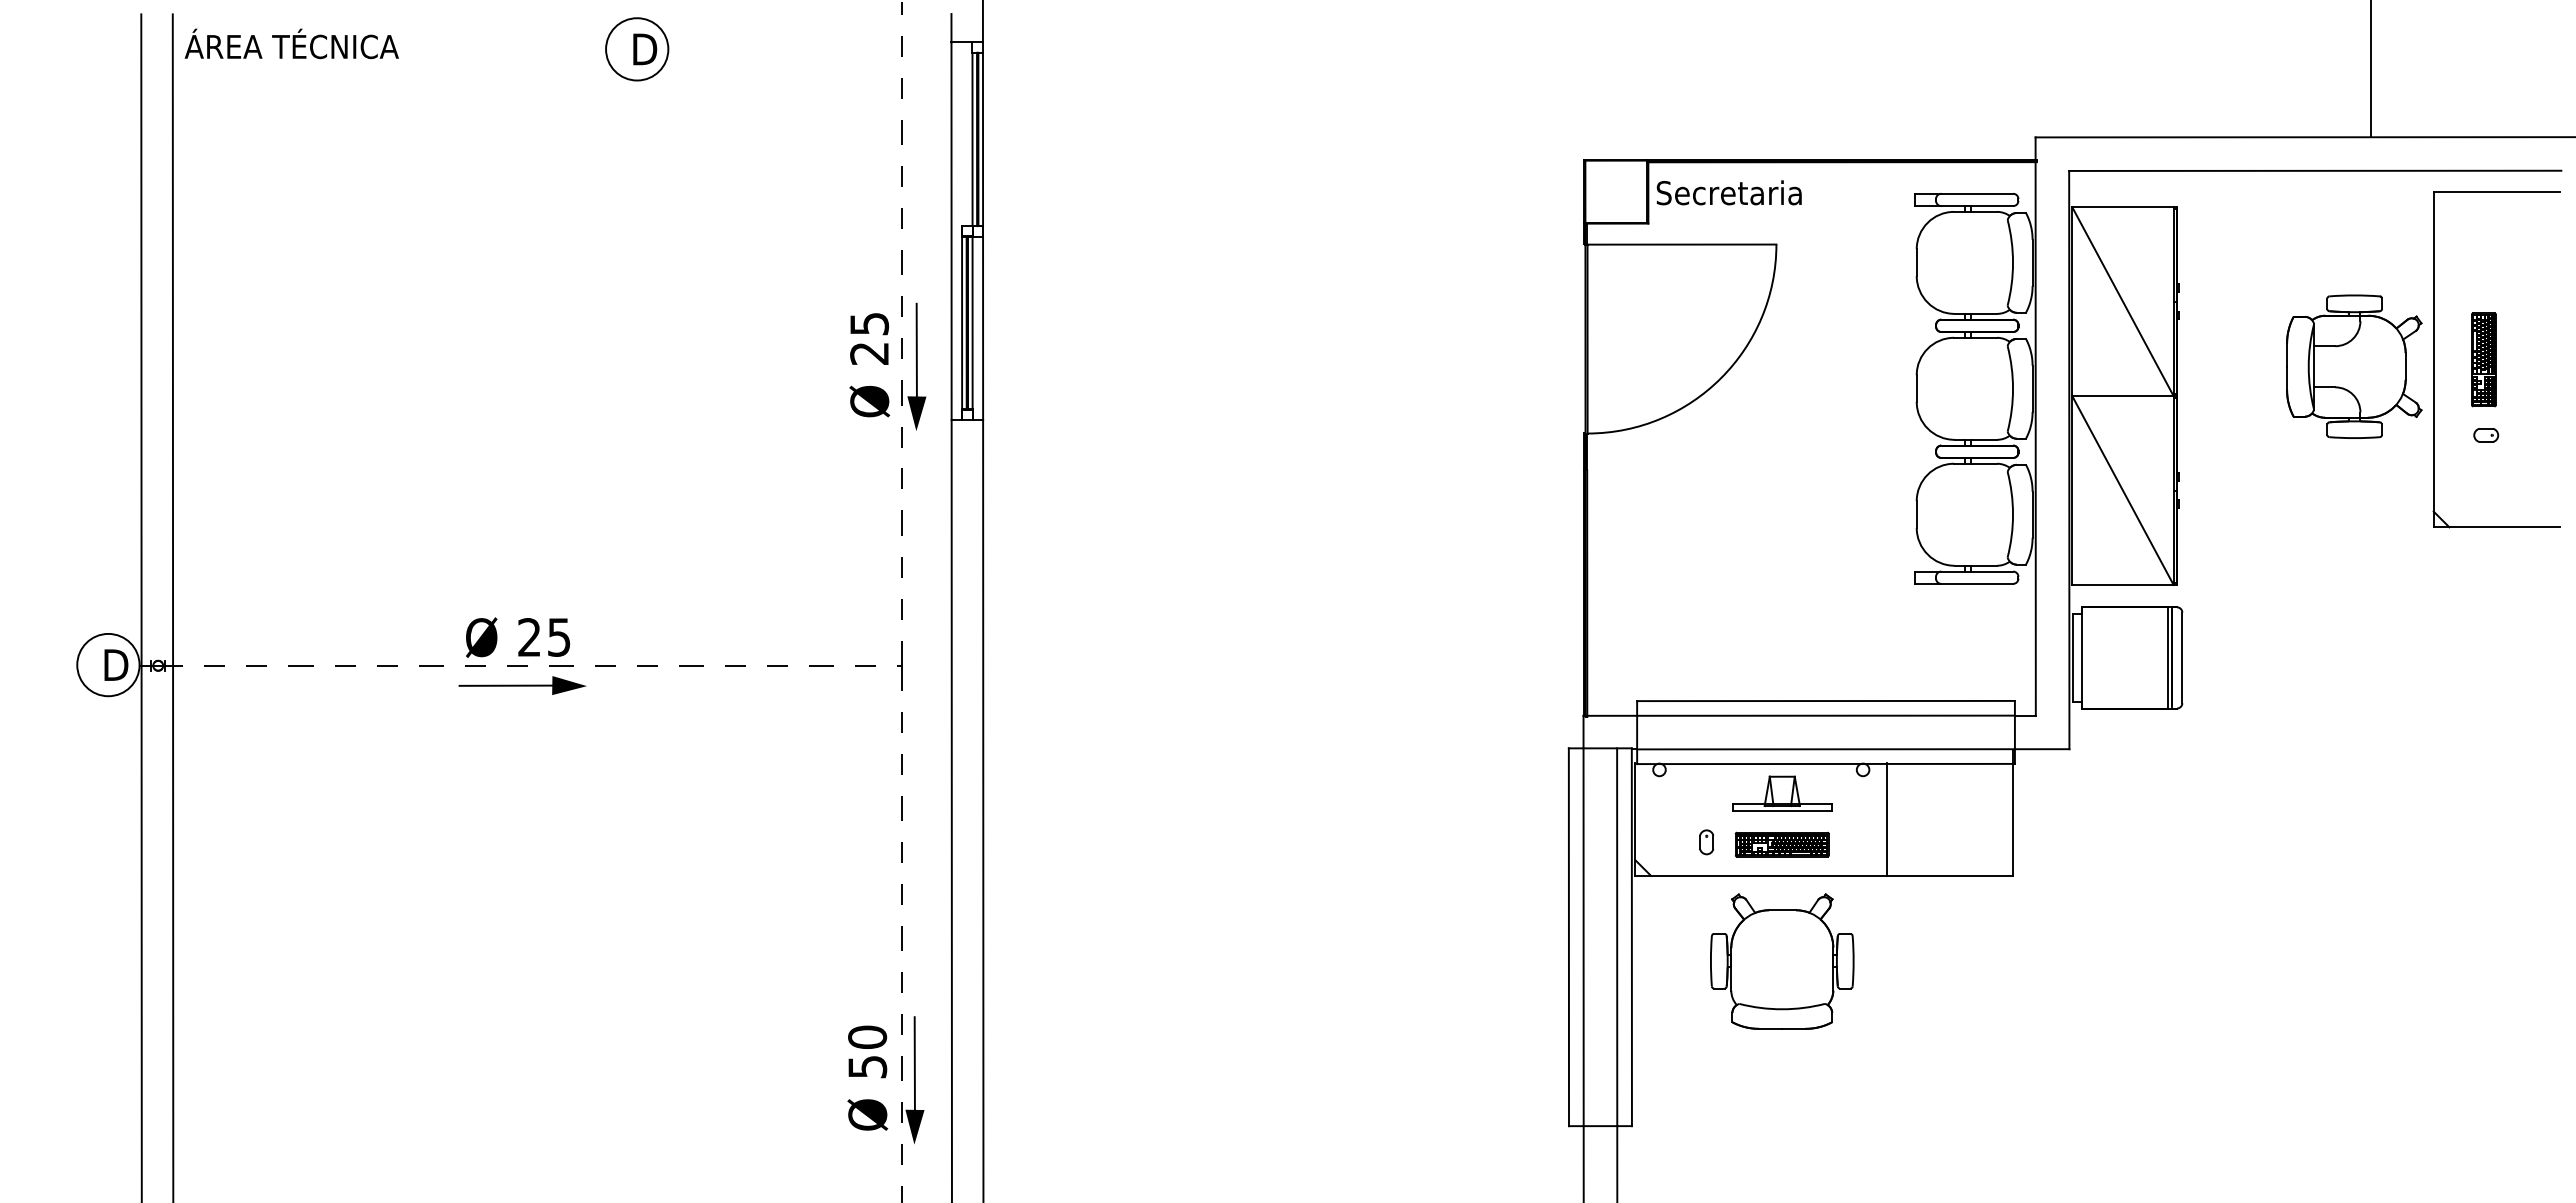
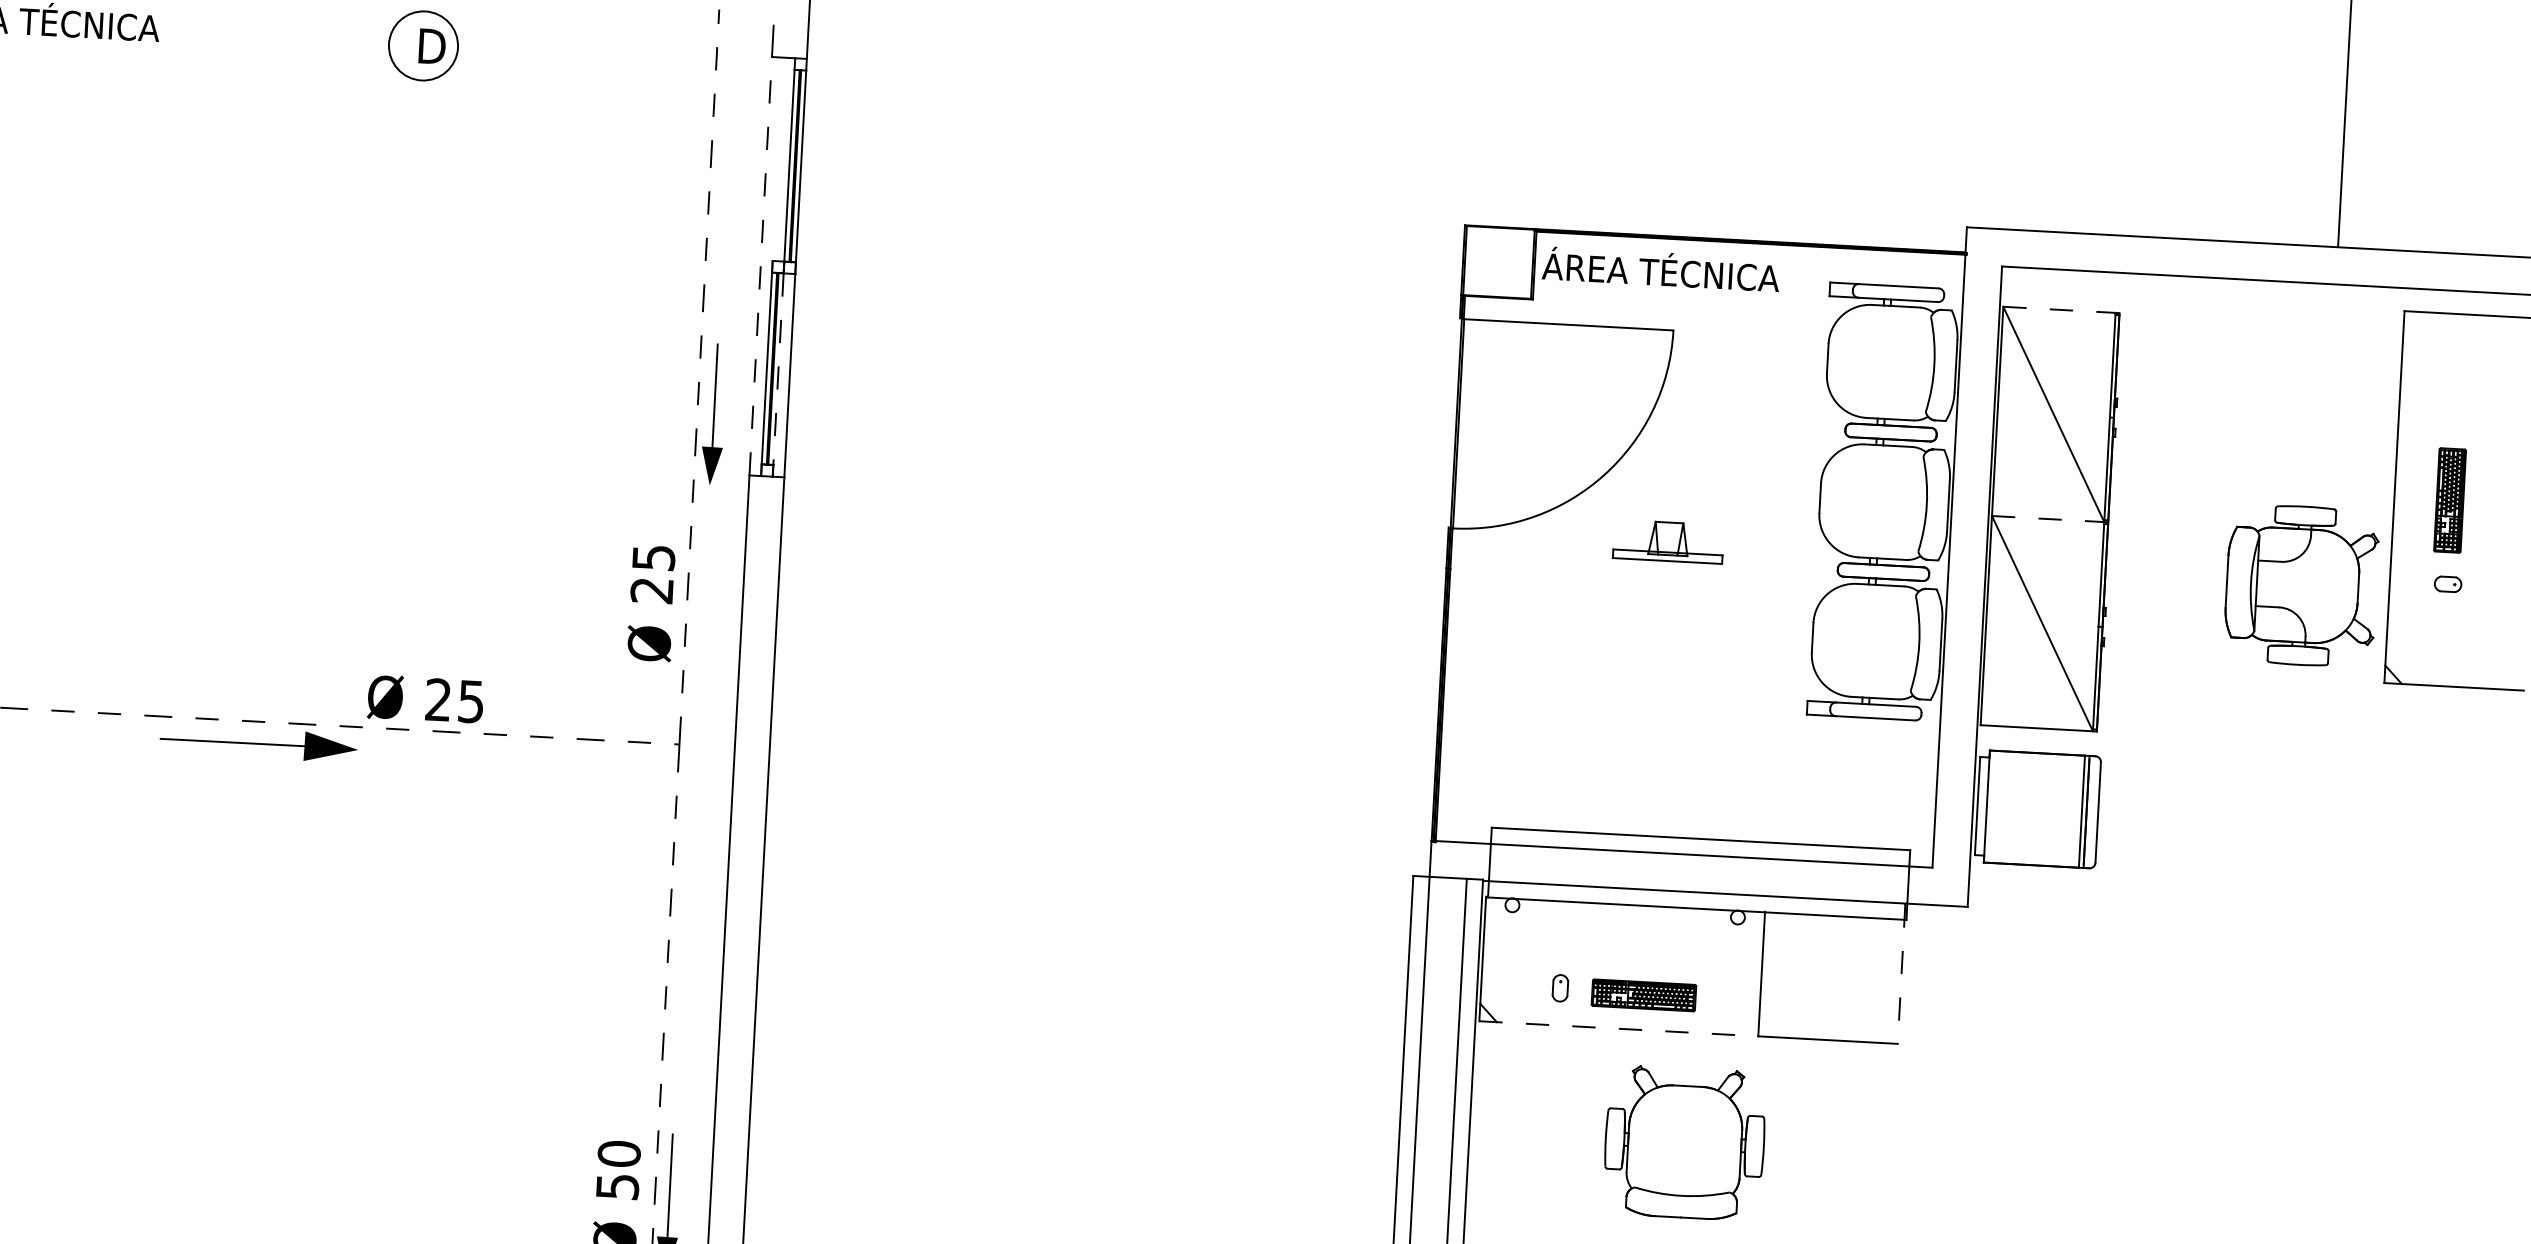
text: (1762, 190) -> (1661, 269), Secretaria -> ÁREA TÉCNICA
line: (2124, 207) -> (2061, 310), solid -> dashed
line: (951, 231) -> (760, 266), solid -> dashed
line: (972, 323) -> (778, 369), solid -> dashed
text: (869, 365) -> (651, 603), moved
part: (2354, 366) -> (2301, 585), moved
line: (2124, 396) -> (2049, 519), solid -> dashed
text: (518, 637) -> (426, 699), moved
part: (522, 685) -> (258, 743), size x1.4
part: (1782, 793) -> (1668, 541), moved
line: (2013, 812) -> (1901, 973), solid -> dashed
line: (1761, 875) -> (1619, 1028), solid -> dashed
part: (1782, 961) -> (1685, 1142), moved

